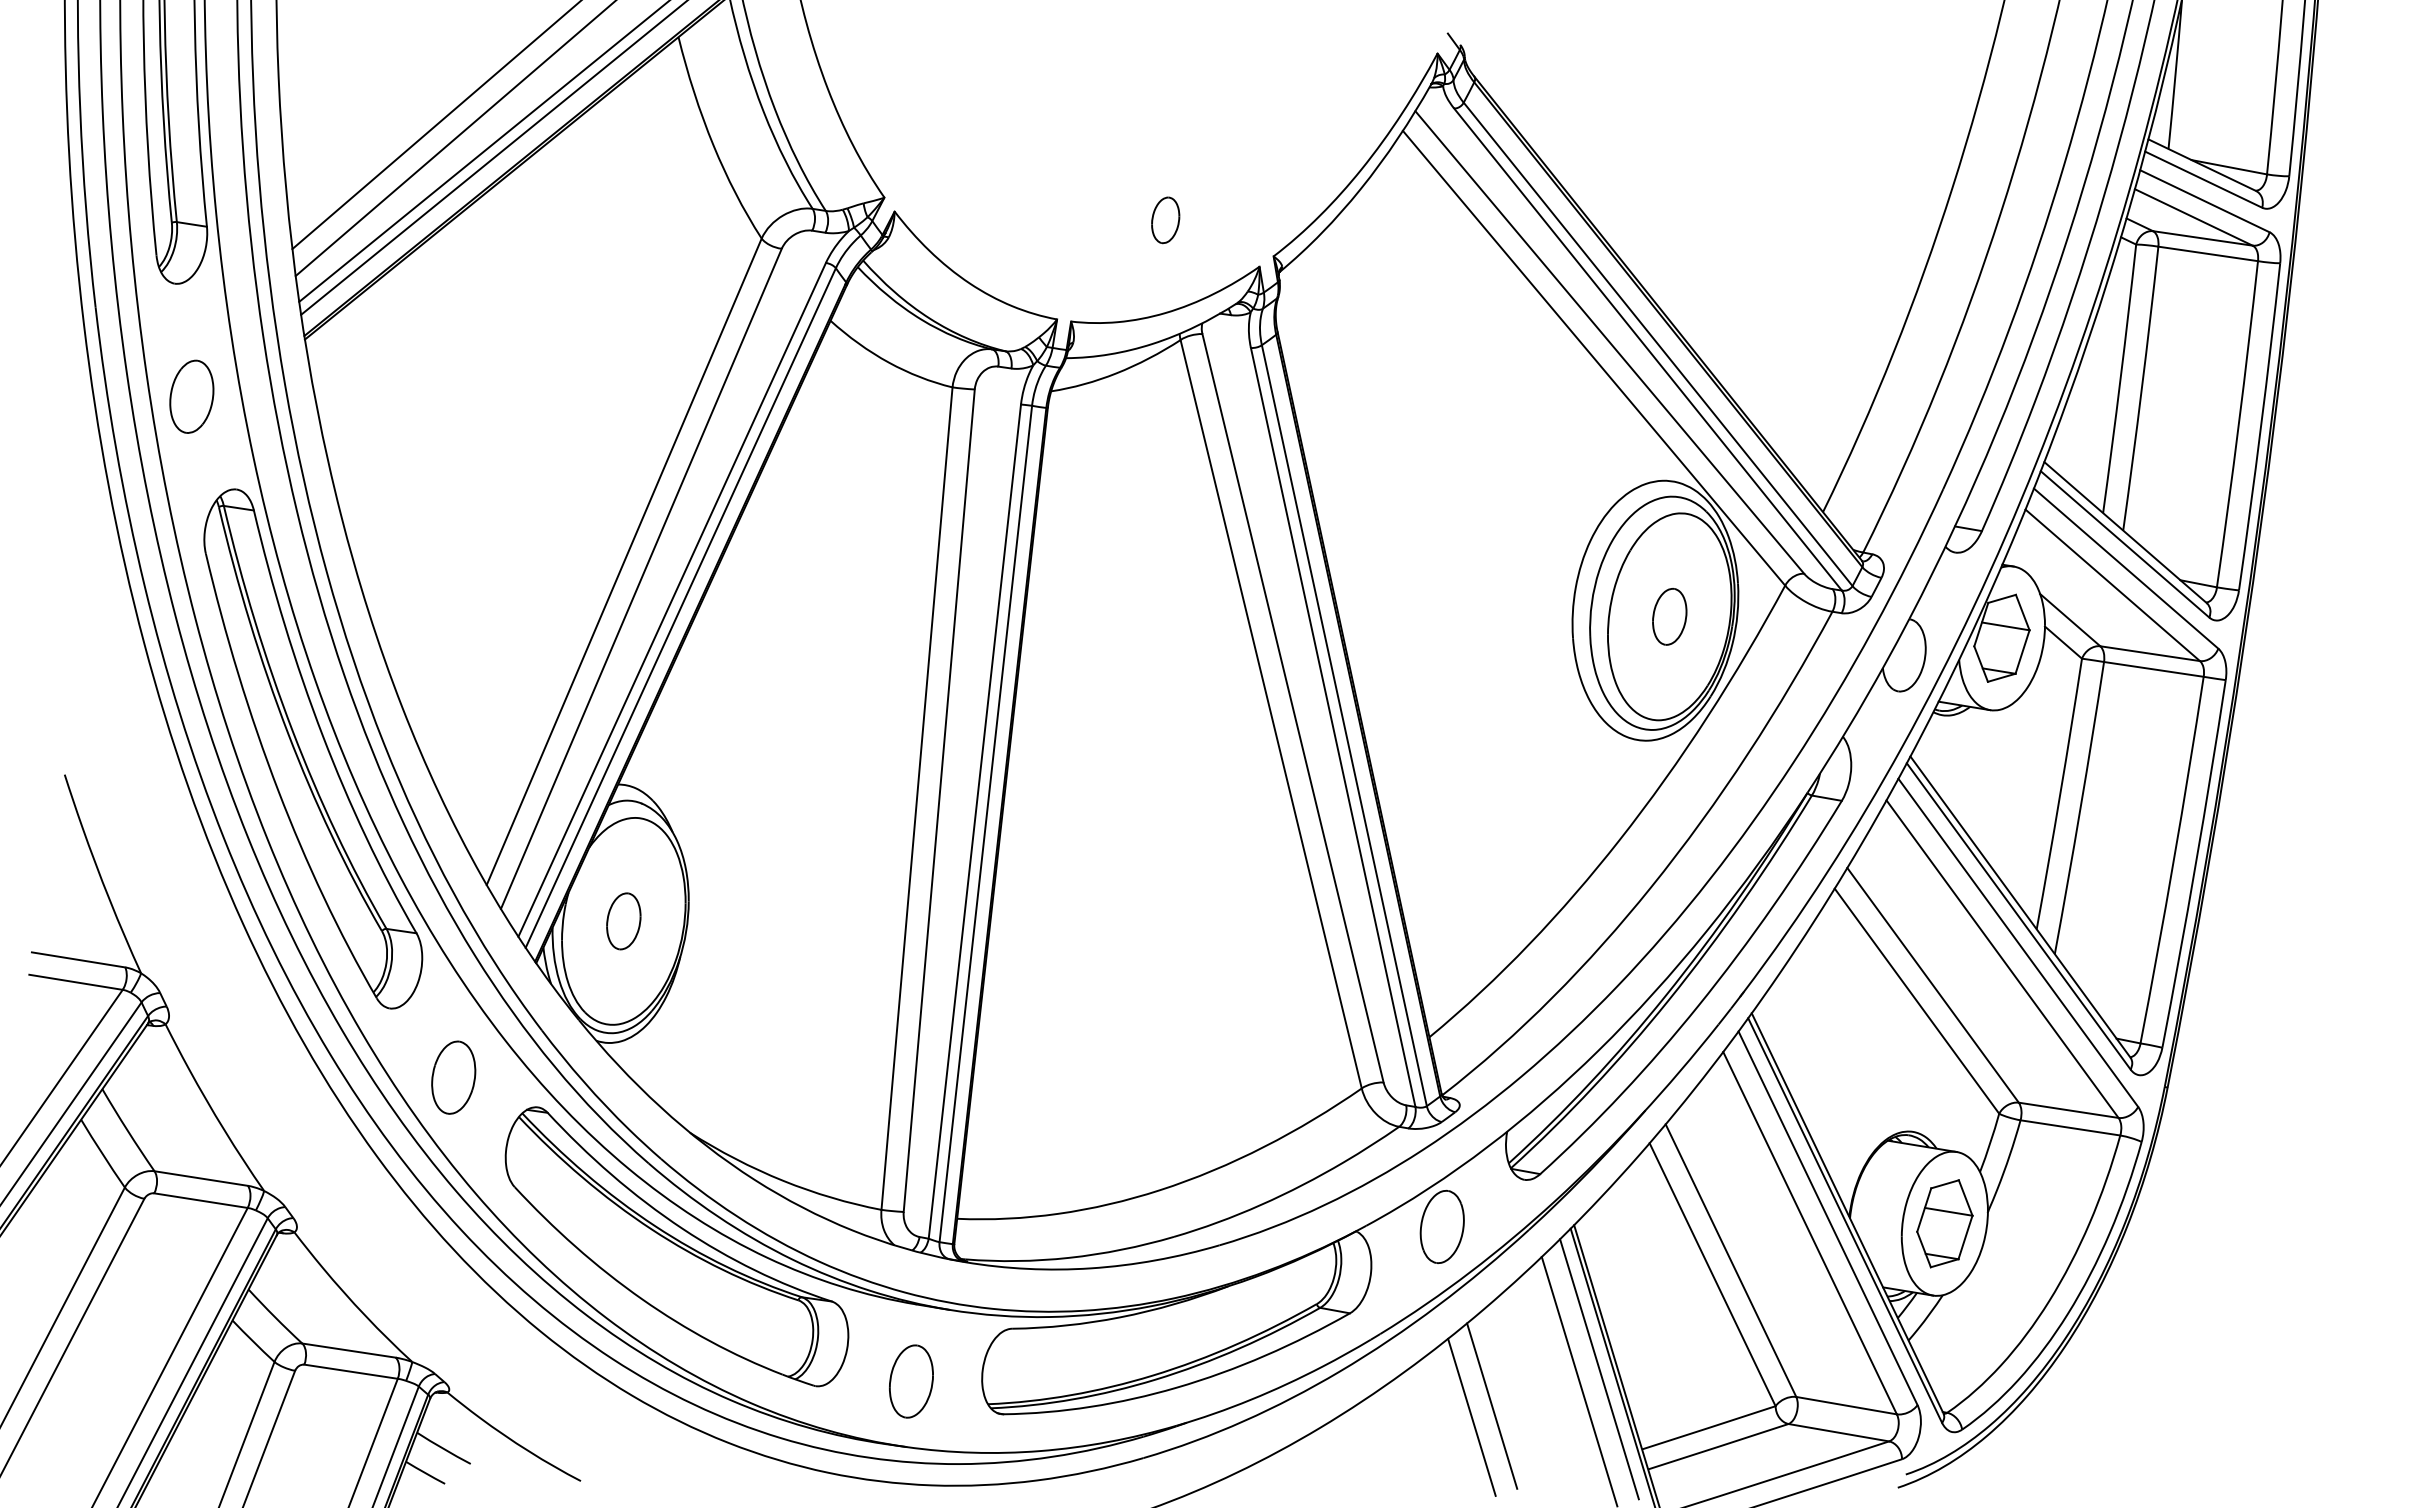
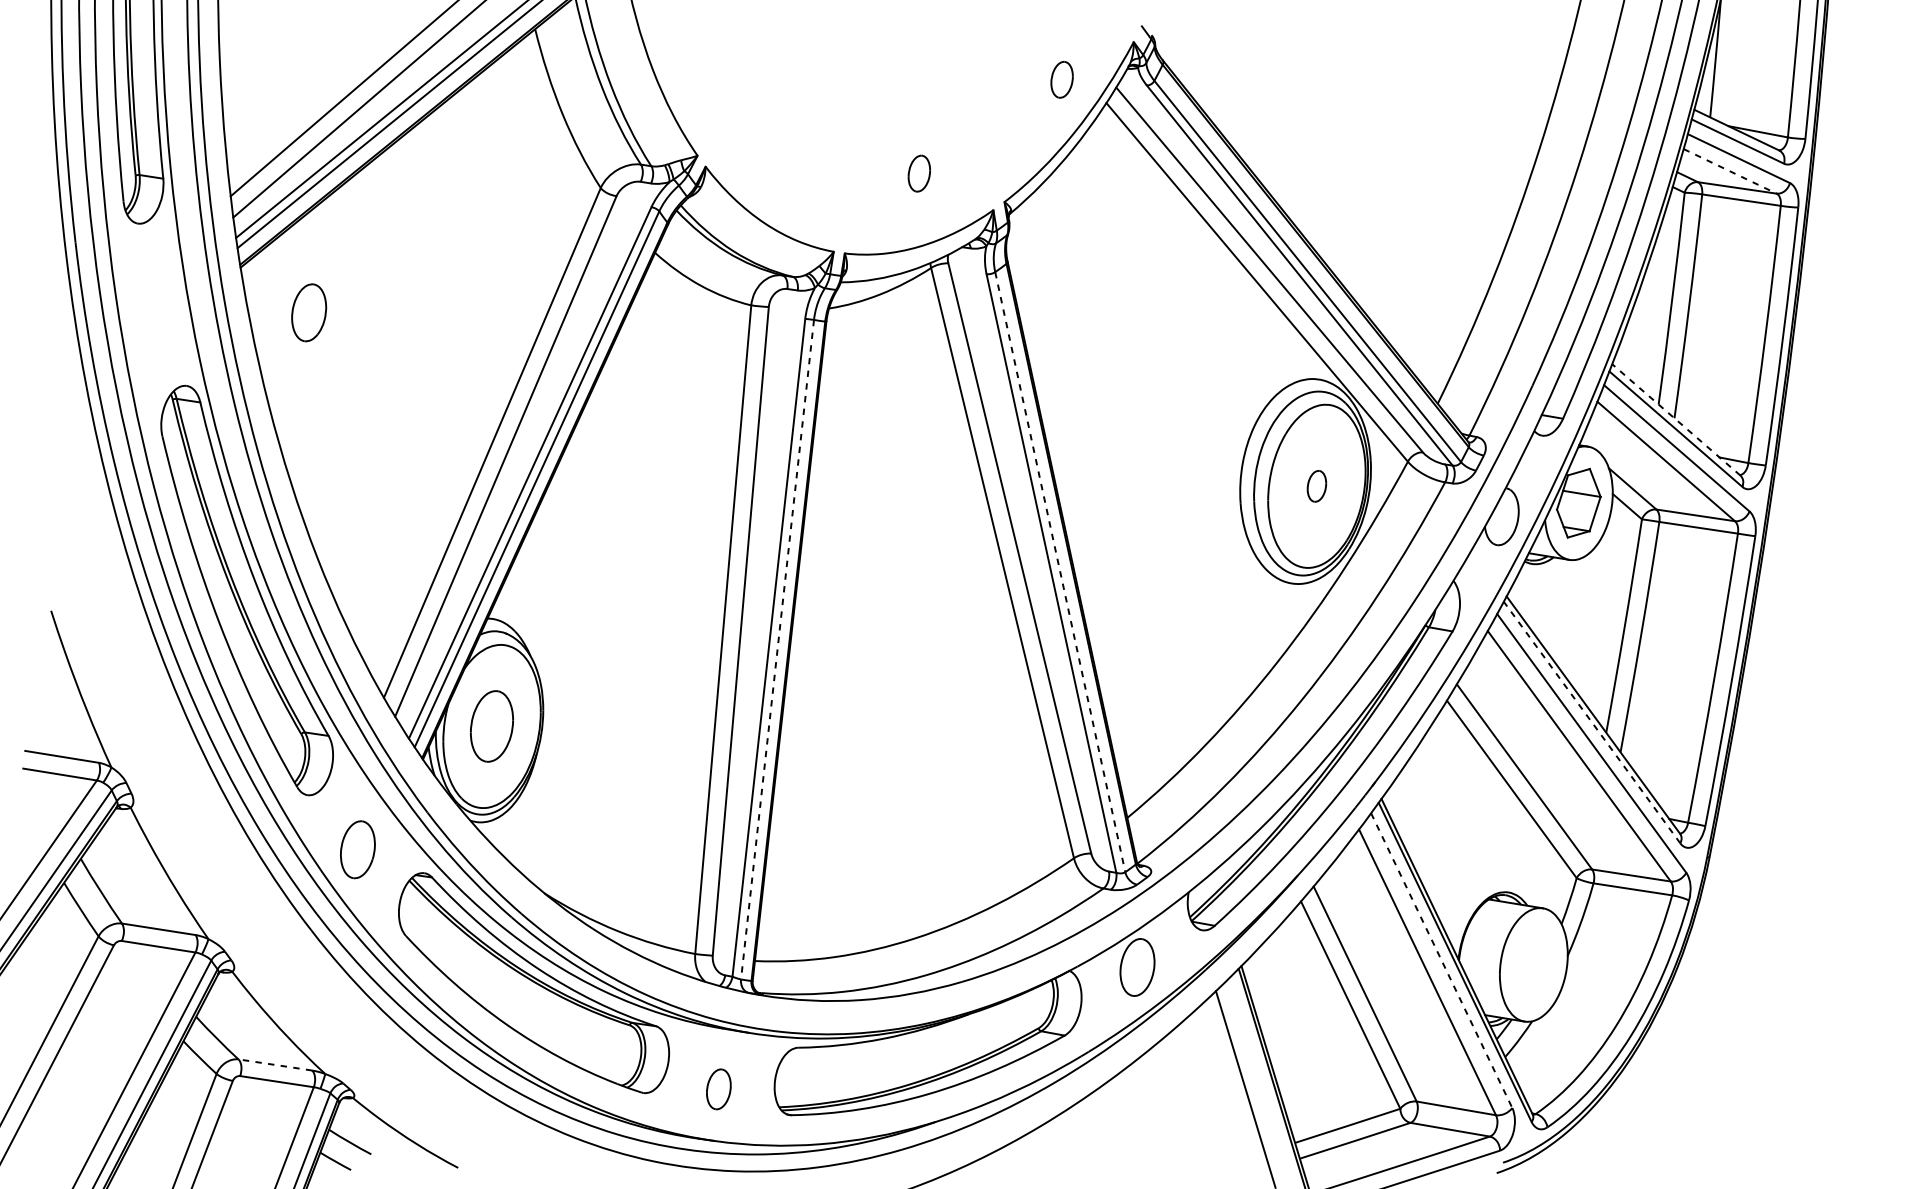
part: (1346, 101) -> (1061, 79), added
line: (2194, 217) -> (1730, 171), solid -> dashed
part: (191, 396) -> (308, 312), moved
line: (2125, 532) -> (1676, 419), solid -> dashed
part: (1669, 616) -> (1316, 486), size x0.7
line: (1344, 726) -> (1060, 572), solid -> dashed
line: (985, 824) -> (777, 650), solid -> dashed
line: (2018, 916) -> (1591, 722), solid -> dashed
part: (623, 921) -> (491, 726), size x1.6
line: (1828, 1218) -> (1442, 960), solid -> dashed
part: (1944, 1223) -> (1533, 964), removed
line: (348, 1350) -> (274, 1064), solid -> dashed
line: (1599, 1369) -> (1261, 1079), removed
part: (911, 1381) -> (718, 1089), size x0.7
line: (1492, 1405) -> (1177, 1108), removed
line: (1471, 1416) -> (1160, 1116), removed

